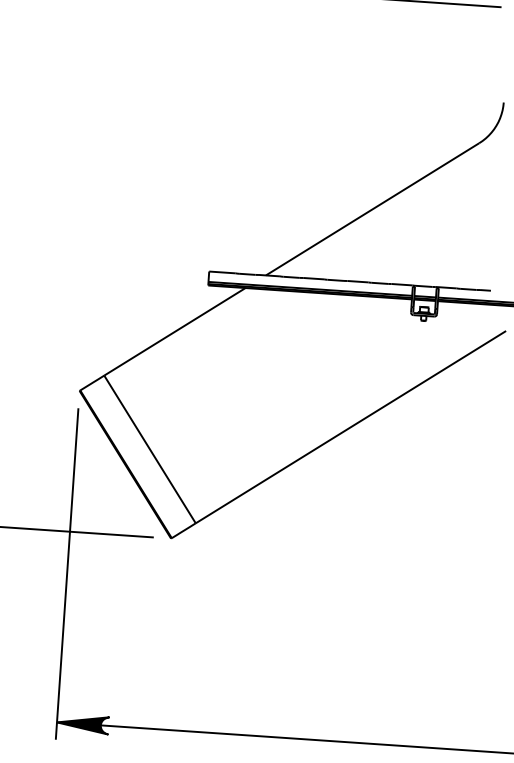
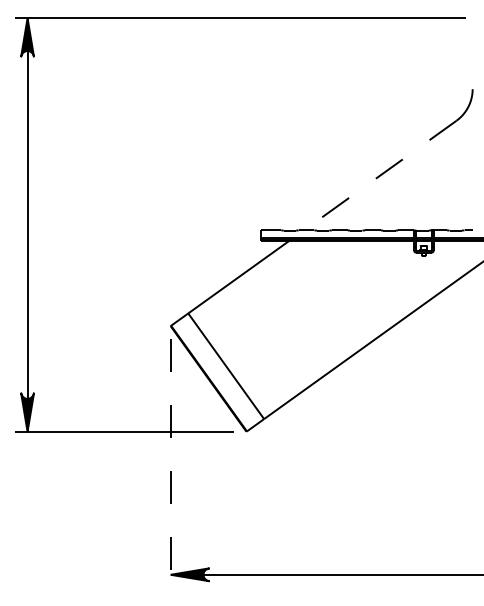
line: (373, 209) -> (380, 175), solid -> dashed
line: (66, 574) -> (170, 463), solid -> dashed

